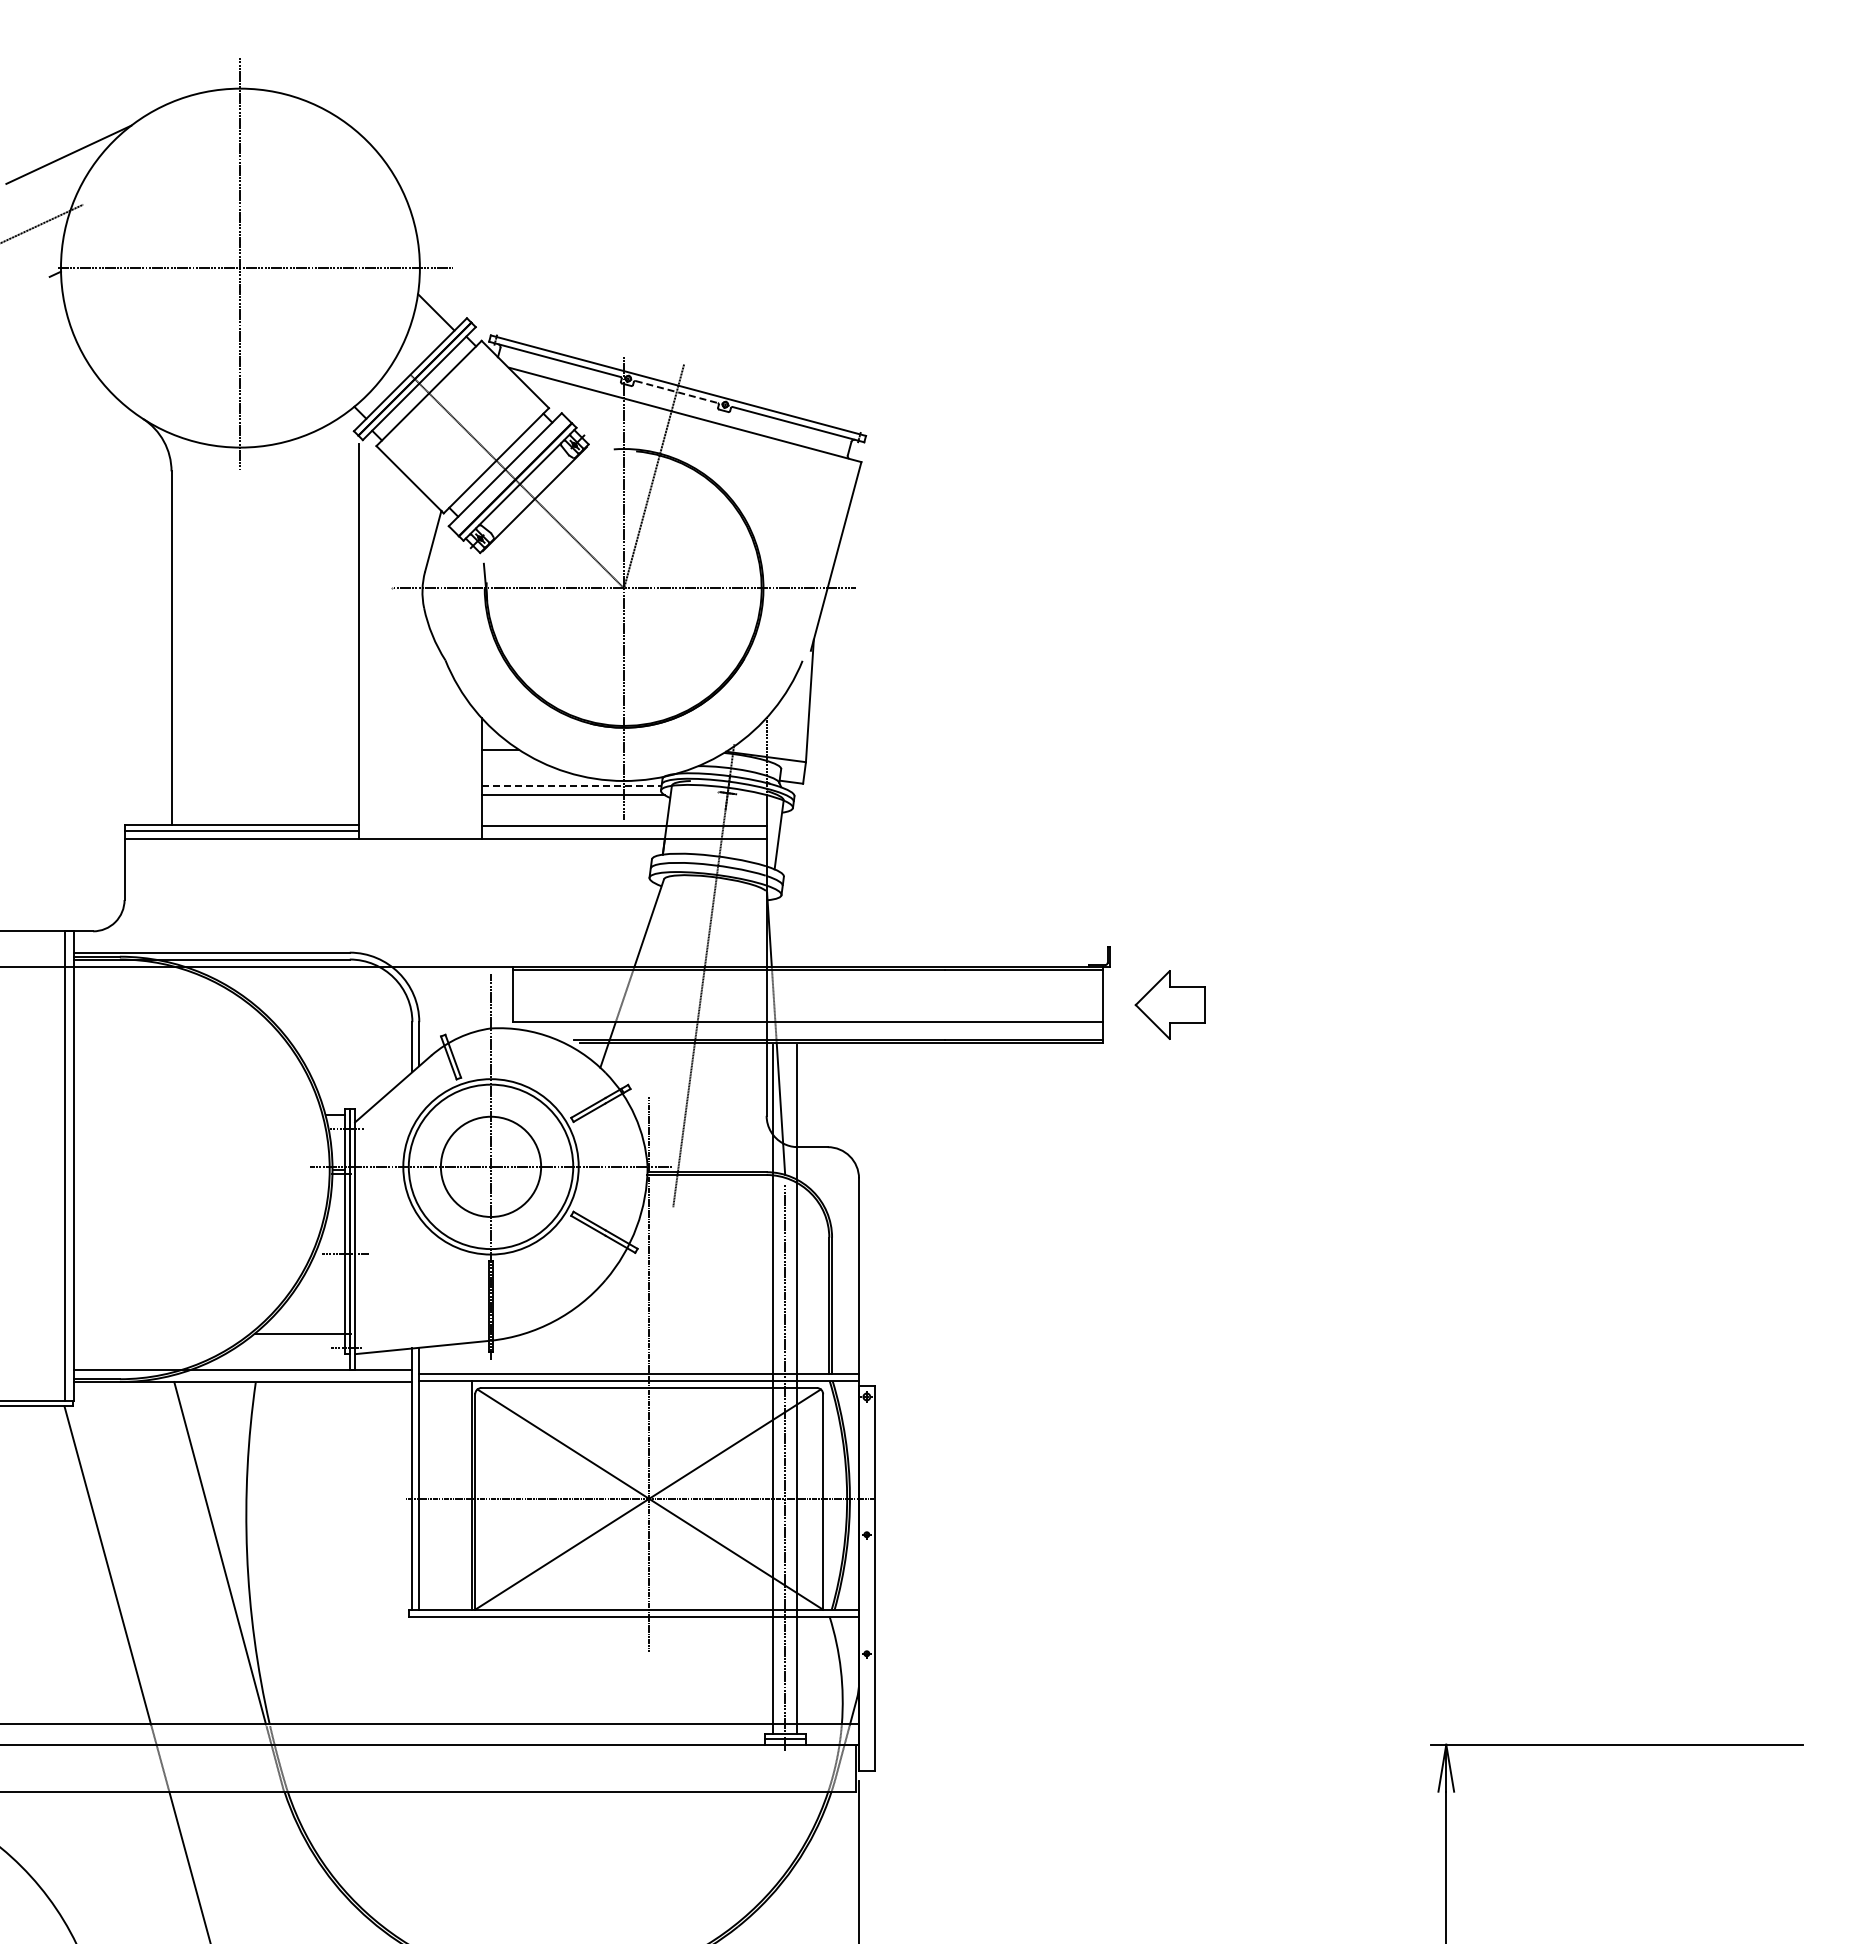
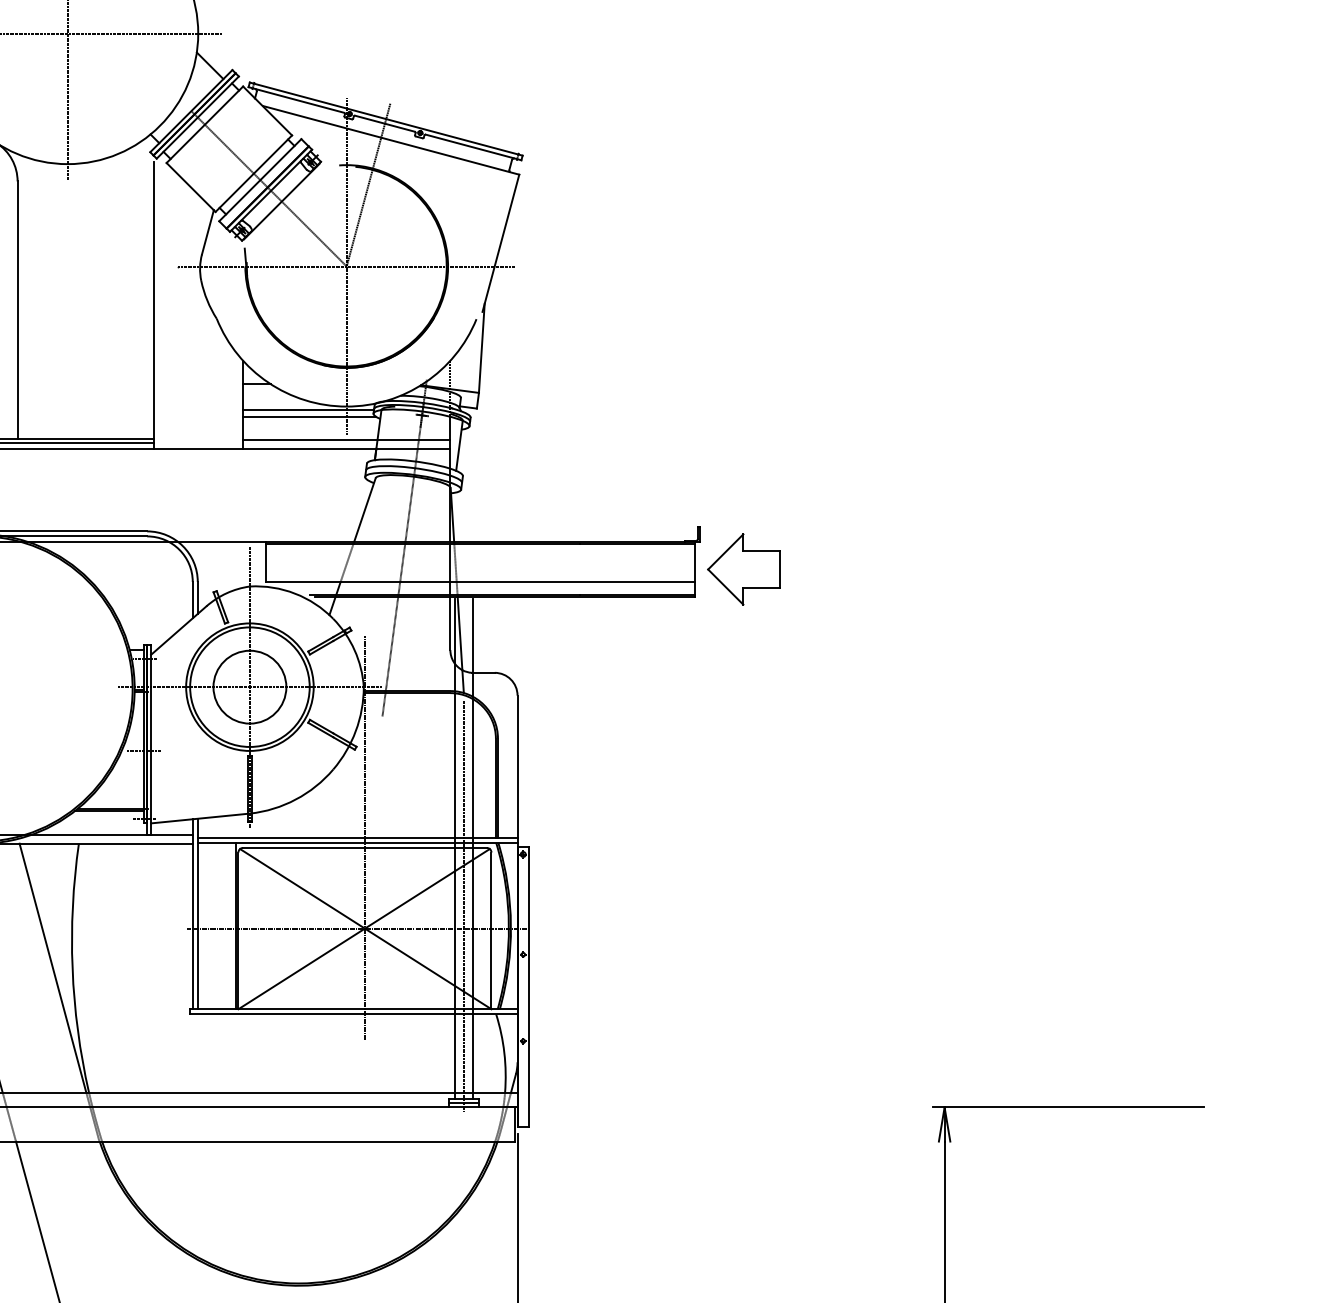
line: (677, 392) -> (385, 124), dashed -> solid
line: (571, 786) -> (308, 410), dashed -> solid
part: (1169, 1004) -> (743, 569), size x1.43
line: (297, 1337) -> (109, 811), added

